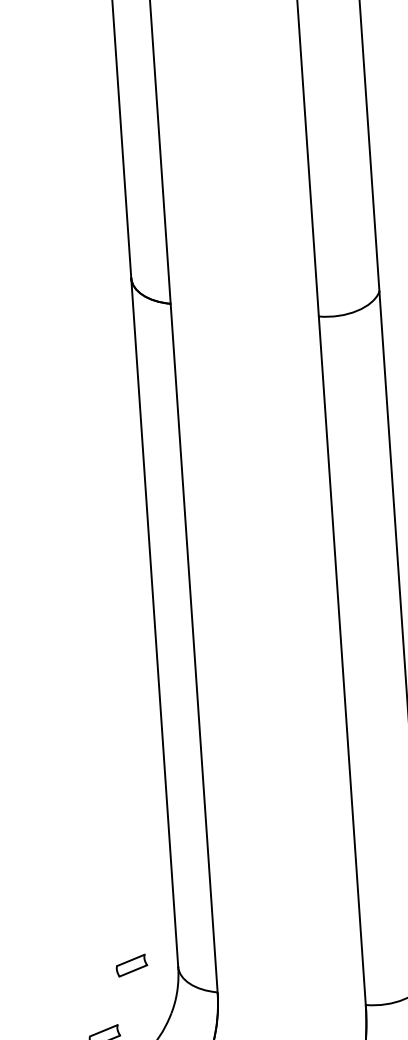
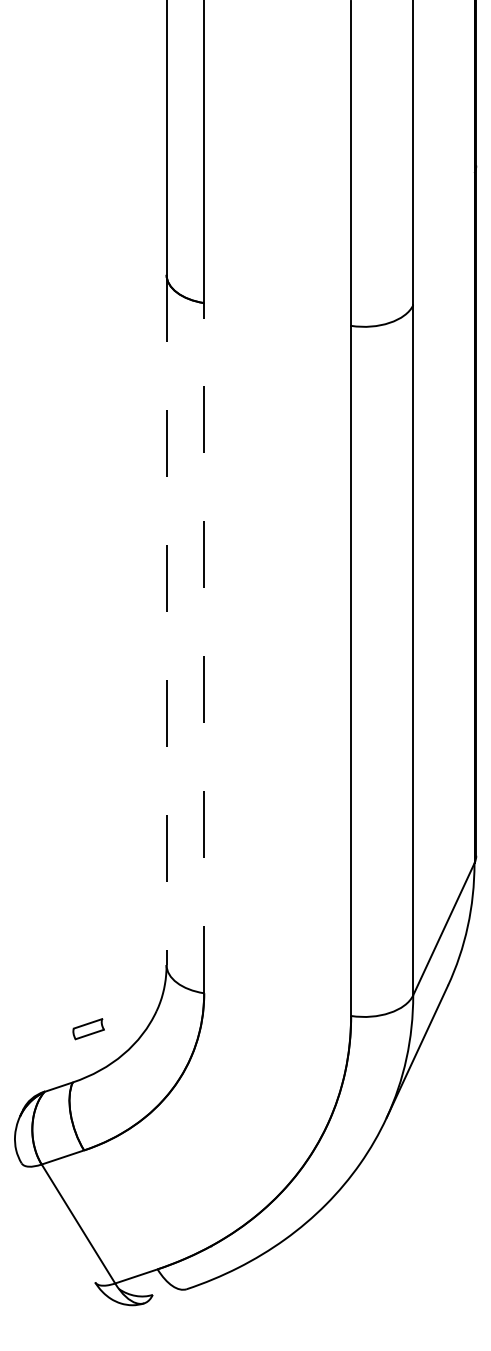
line: (154, 623) -> (166, 620), solid -> dashed
line: (194, 647) -> (204, 647), solid -> dashed
part: (131, 965) -> (120, 960), removed

